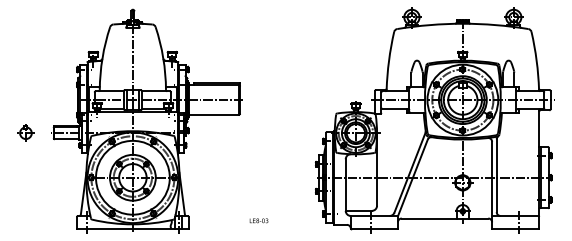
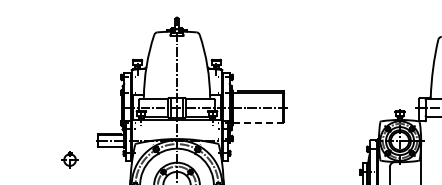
line: (214, 114) -> (258, 122), solid -> dashed
part: (25, 132) -> (69, 159), moved

